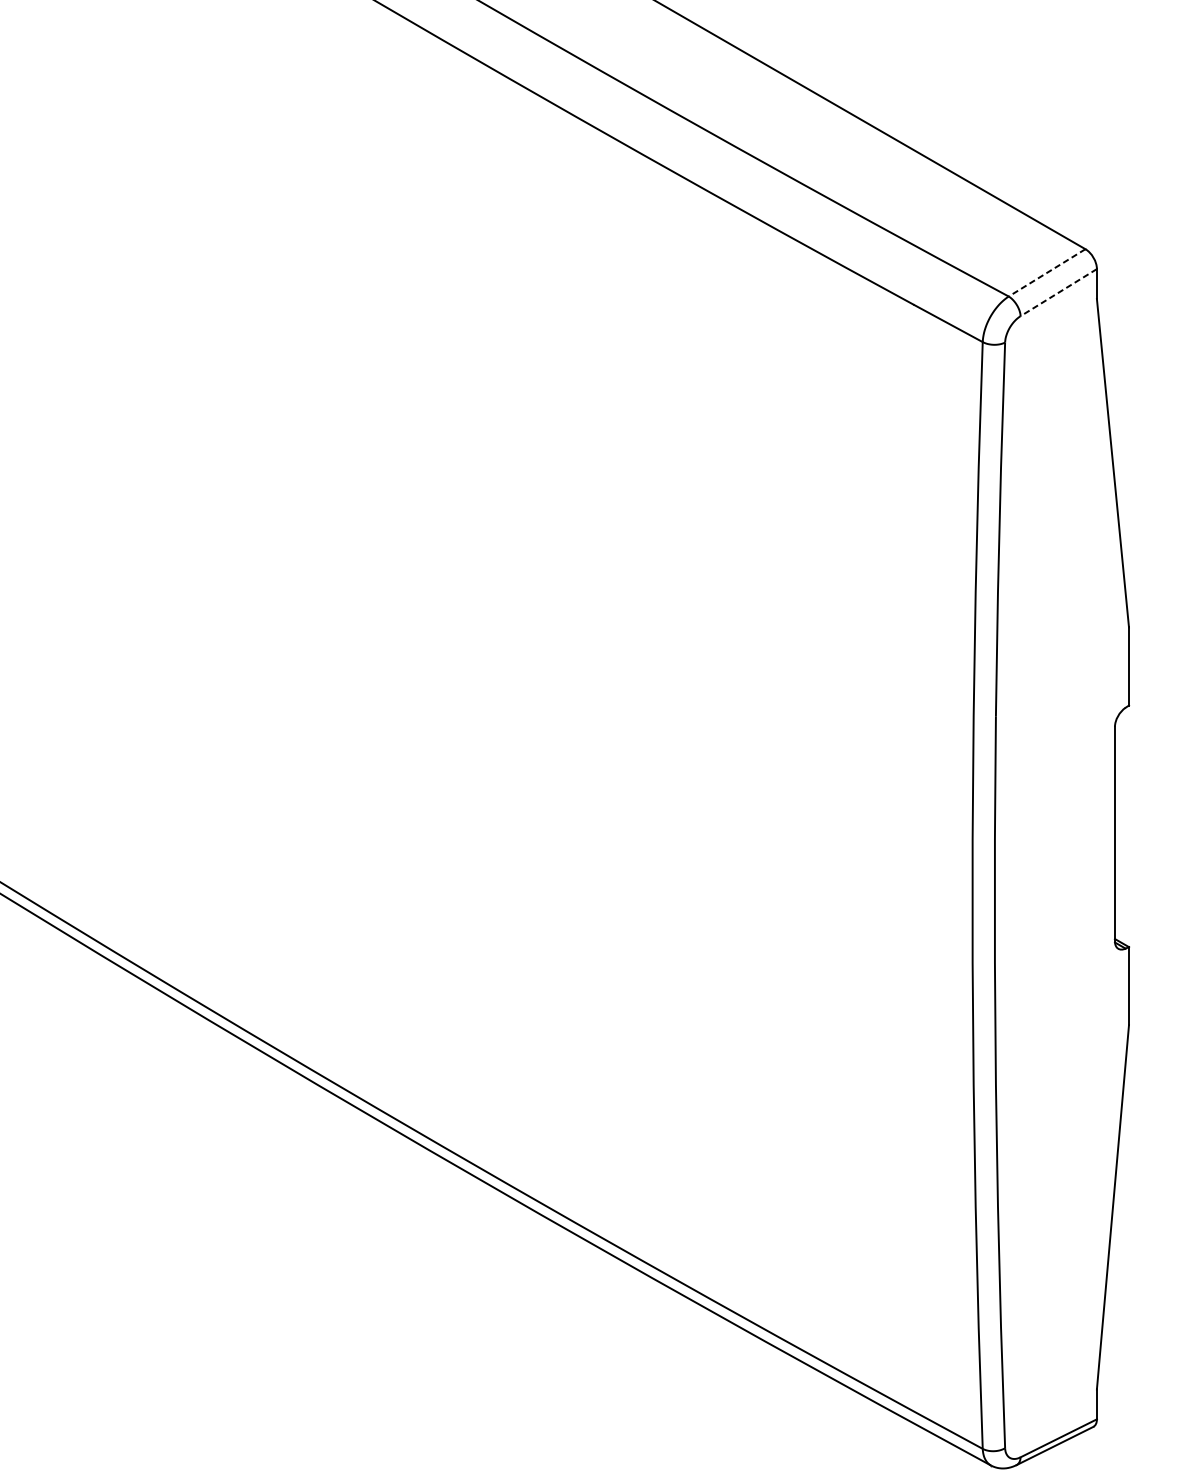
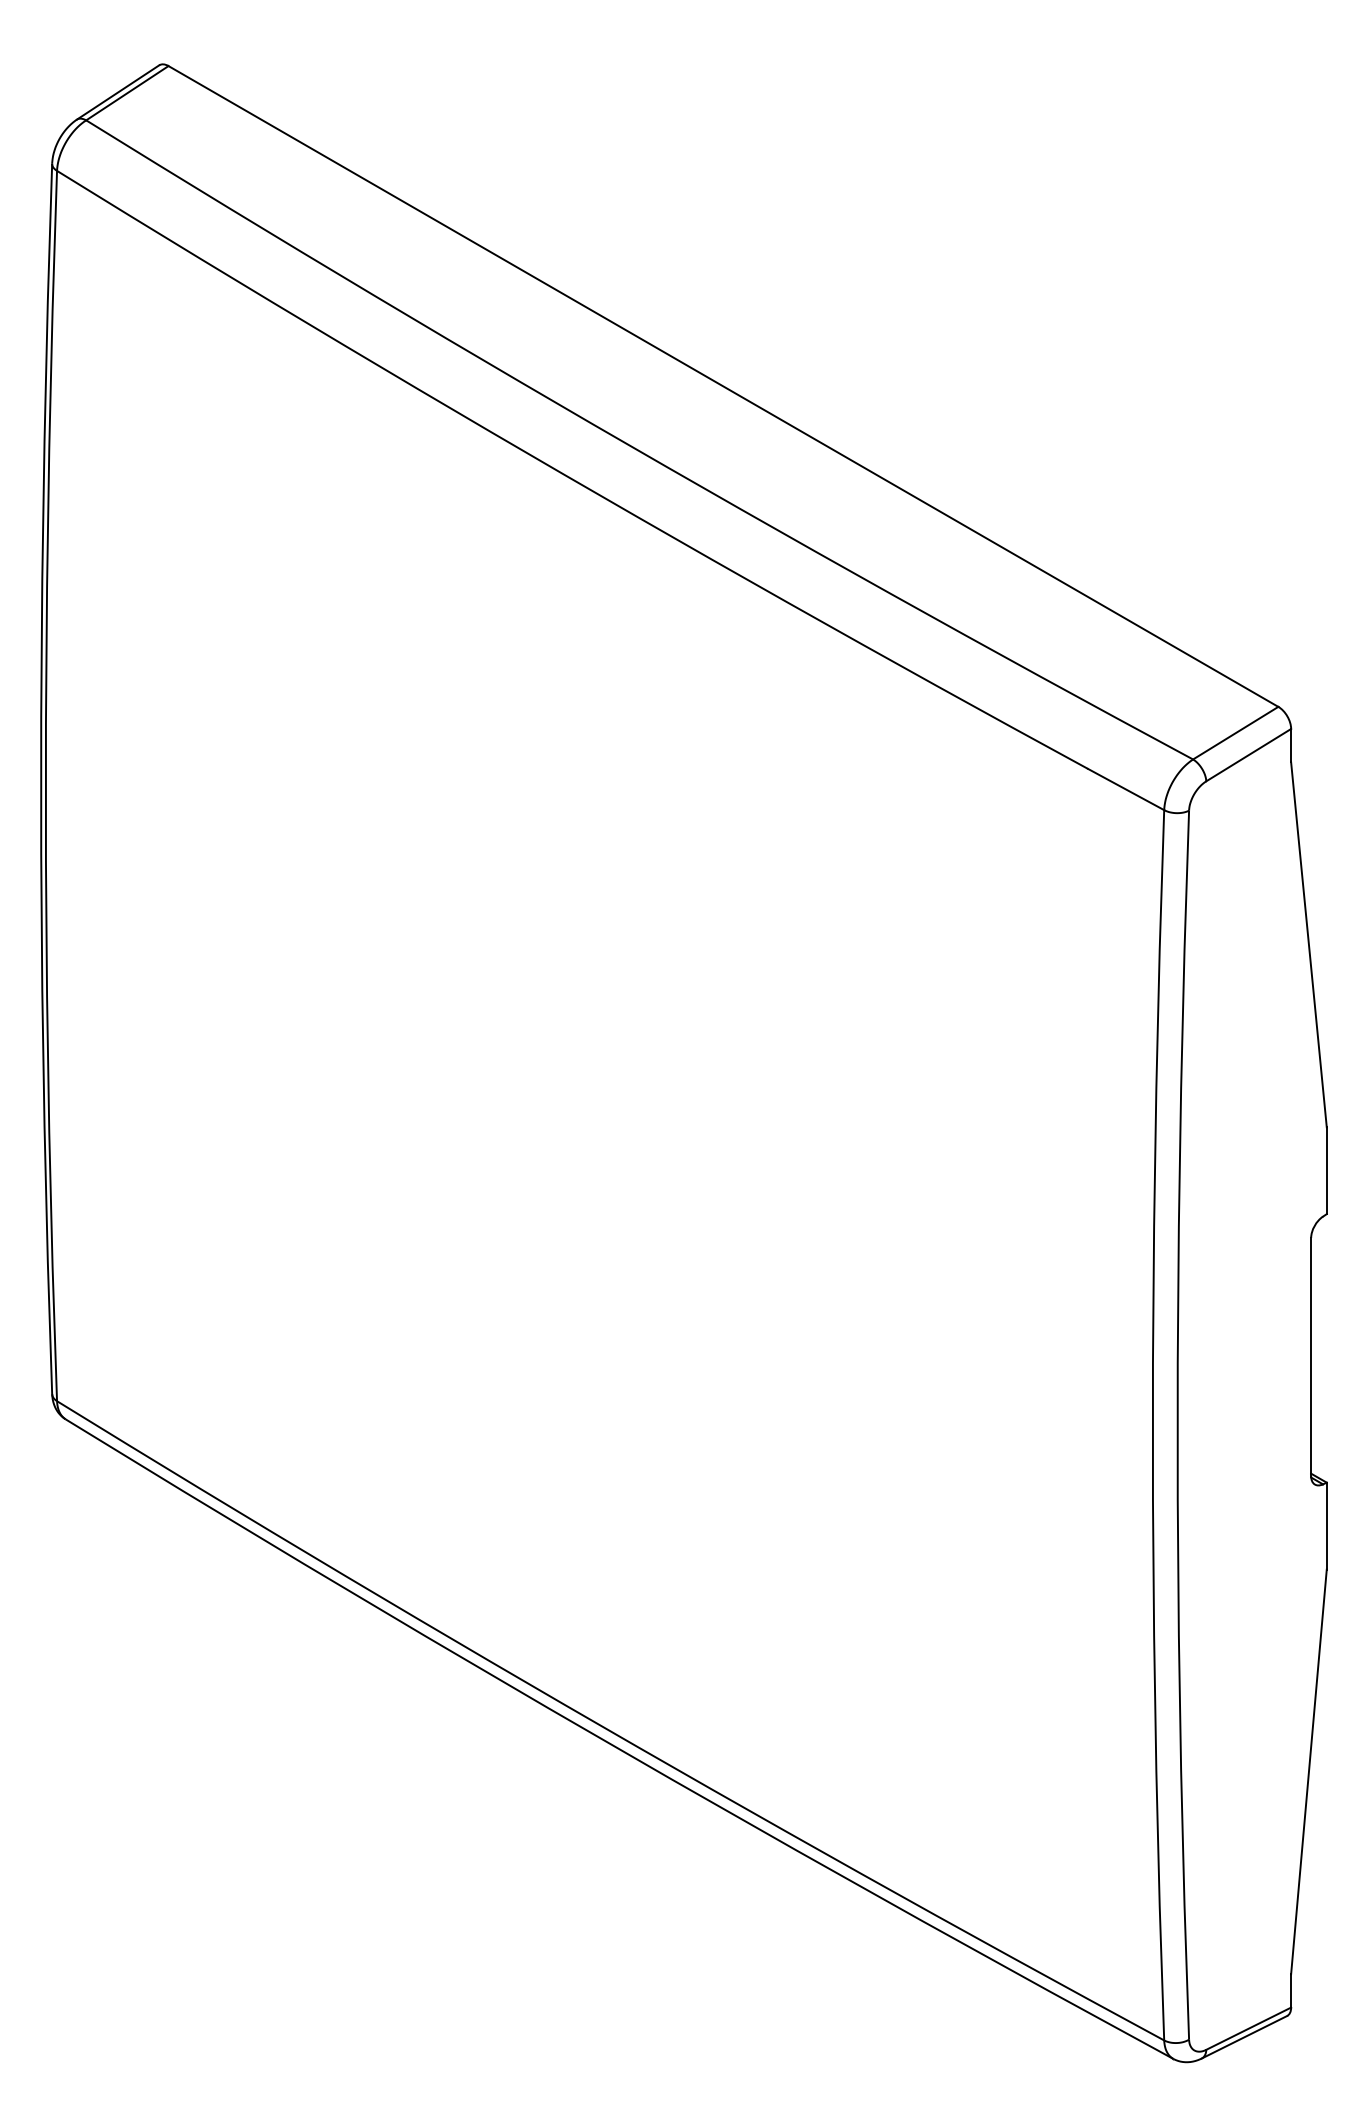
line: (1046, 273) -> (1235, 733), dashed -> solid
line: (1058, 292) -> (1248, 755), dashed -> solid

